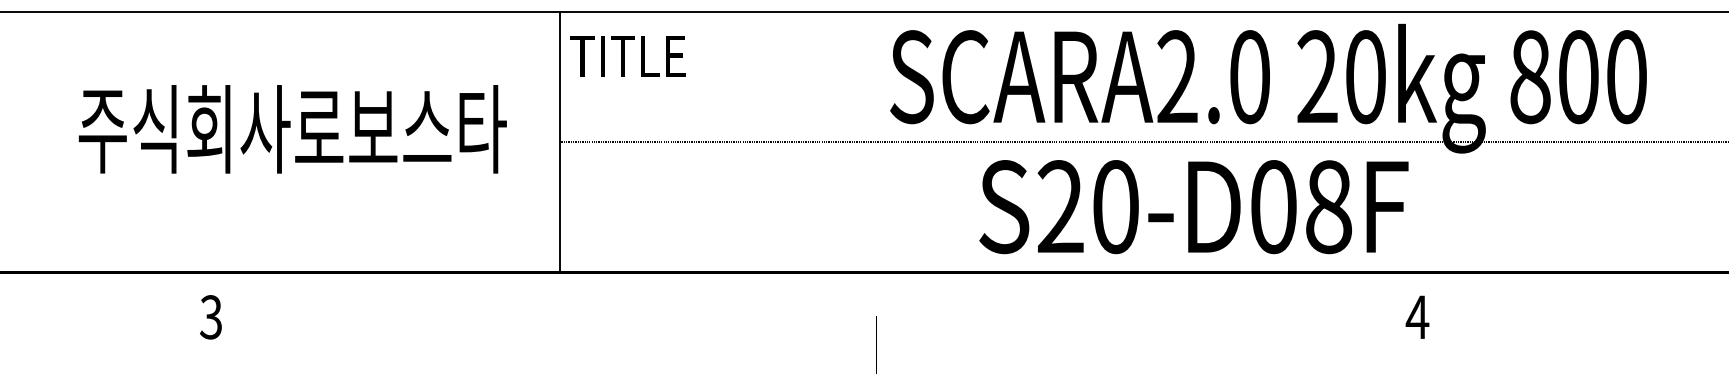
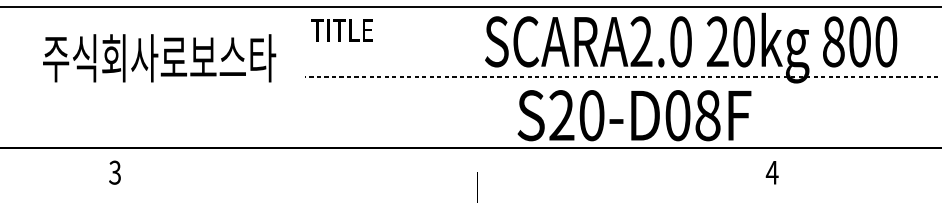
text: (292, 129) -> (159, 58), moved
line: (560, 142) -> (305, 77), removed
text: (1194, 206) -> (634, 115), moved

